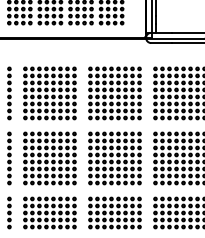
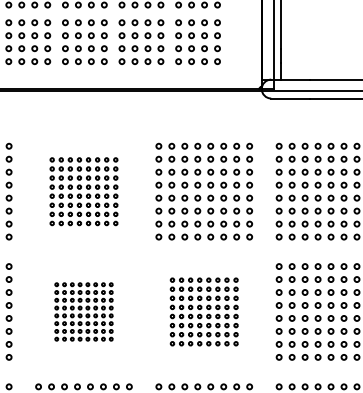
part: (49, 93) -> (83, 191), size x0.7
part: (49, 158) -> (83, 311), size x0.6
part: (114, 158) -> (203, 311), size x0.7

